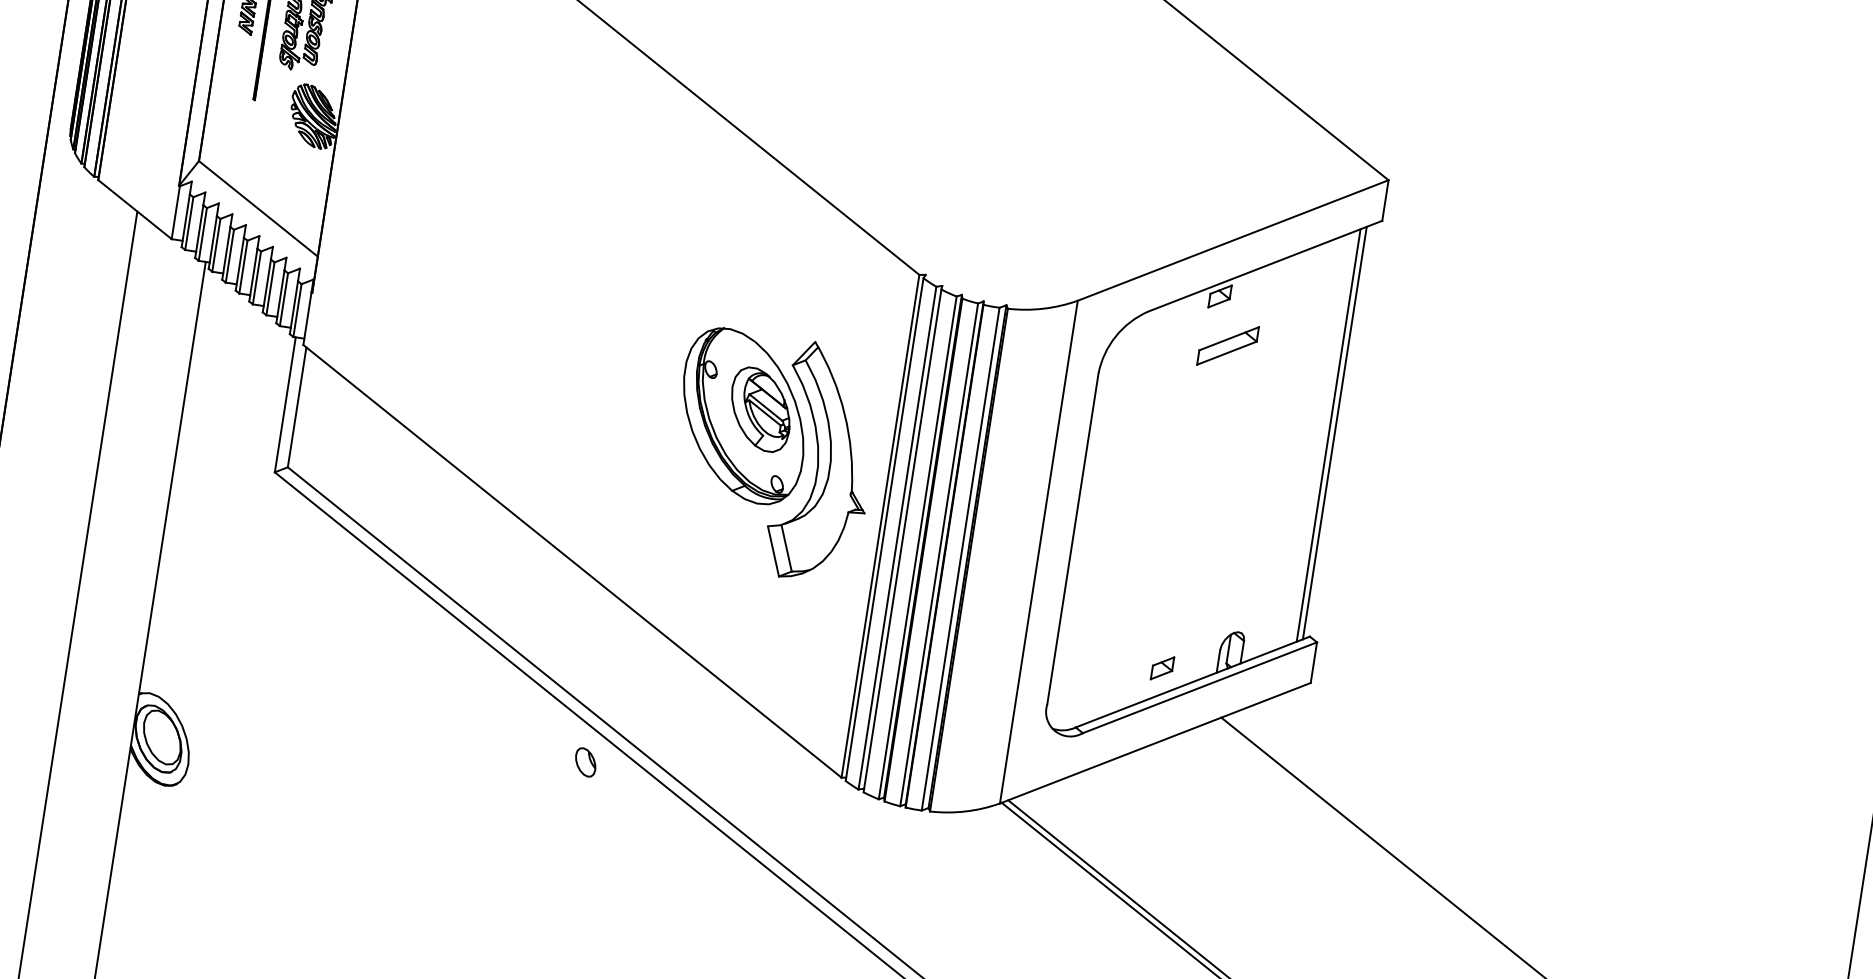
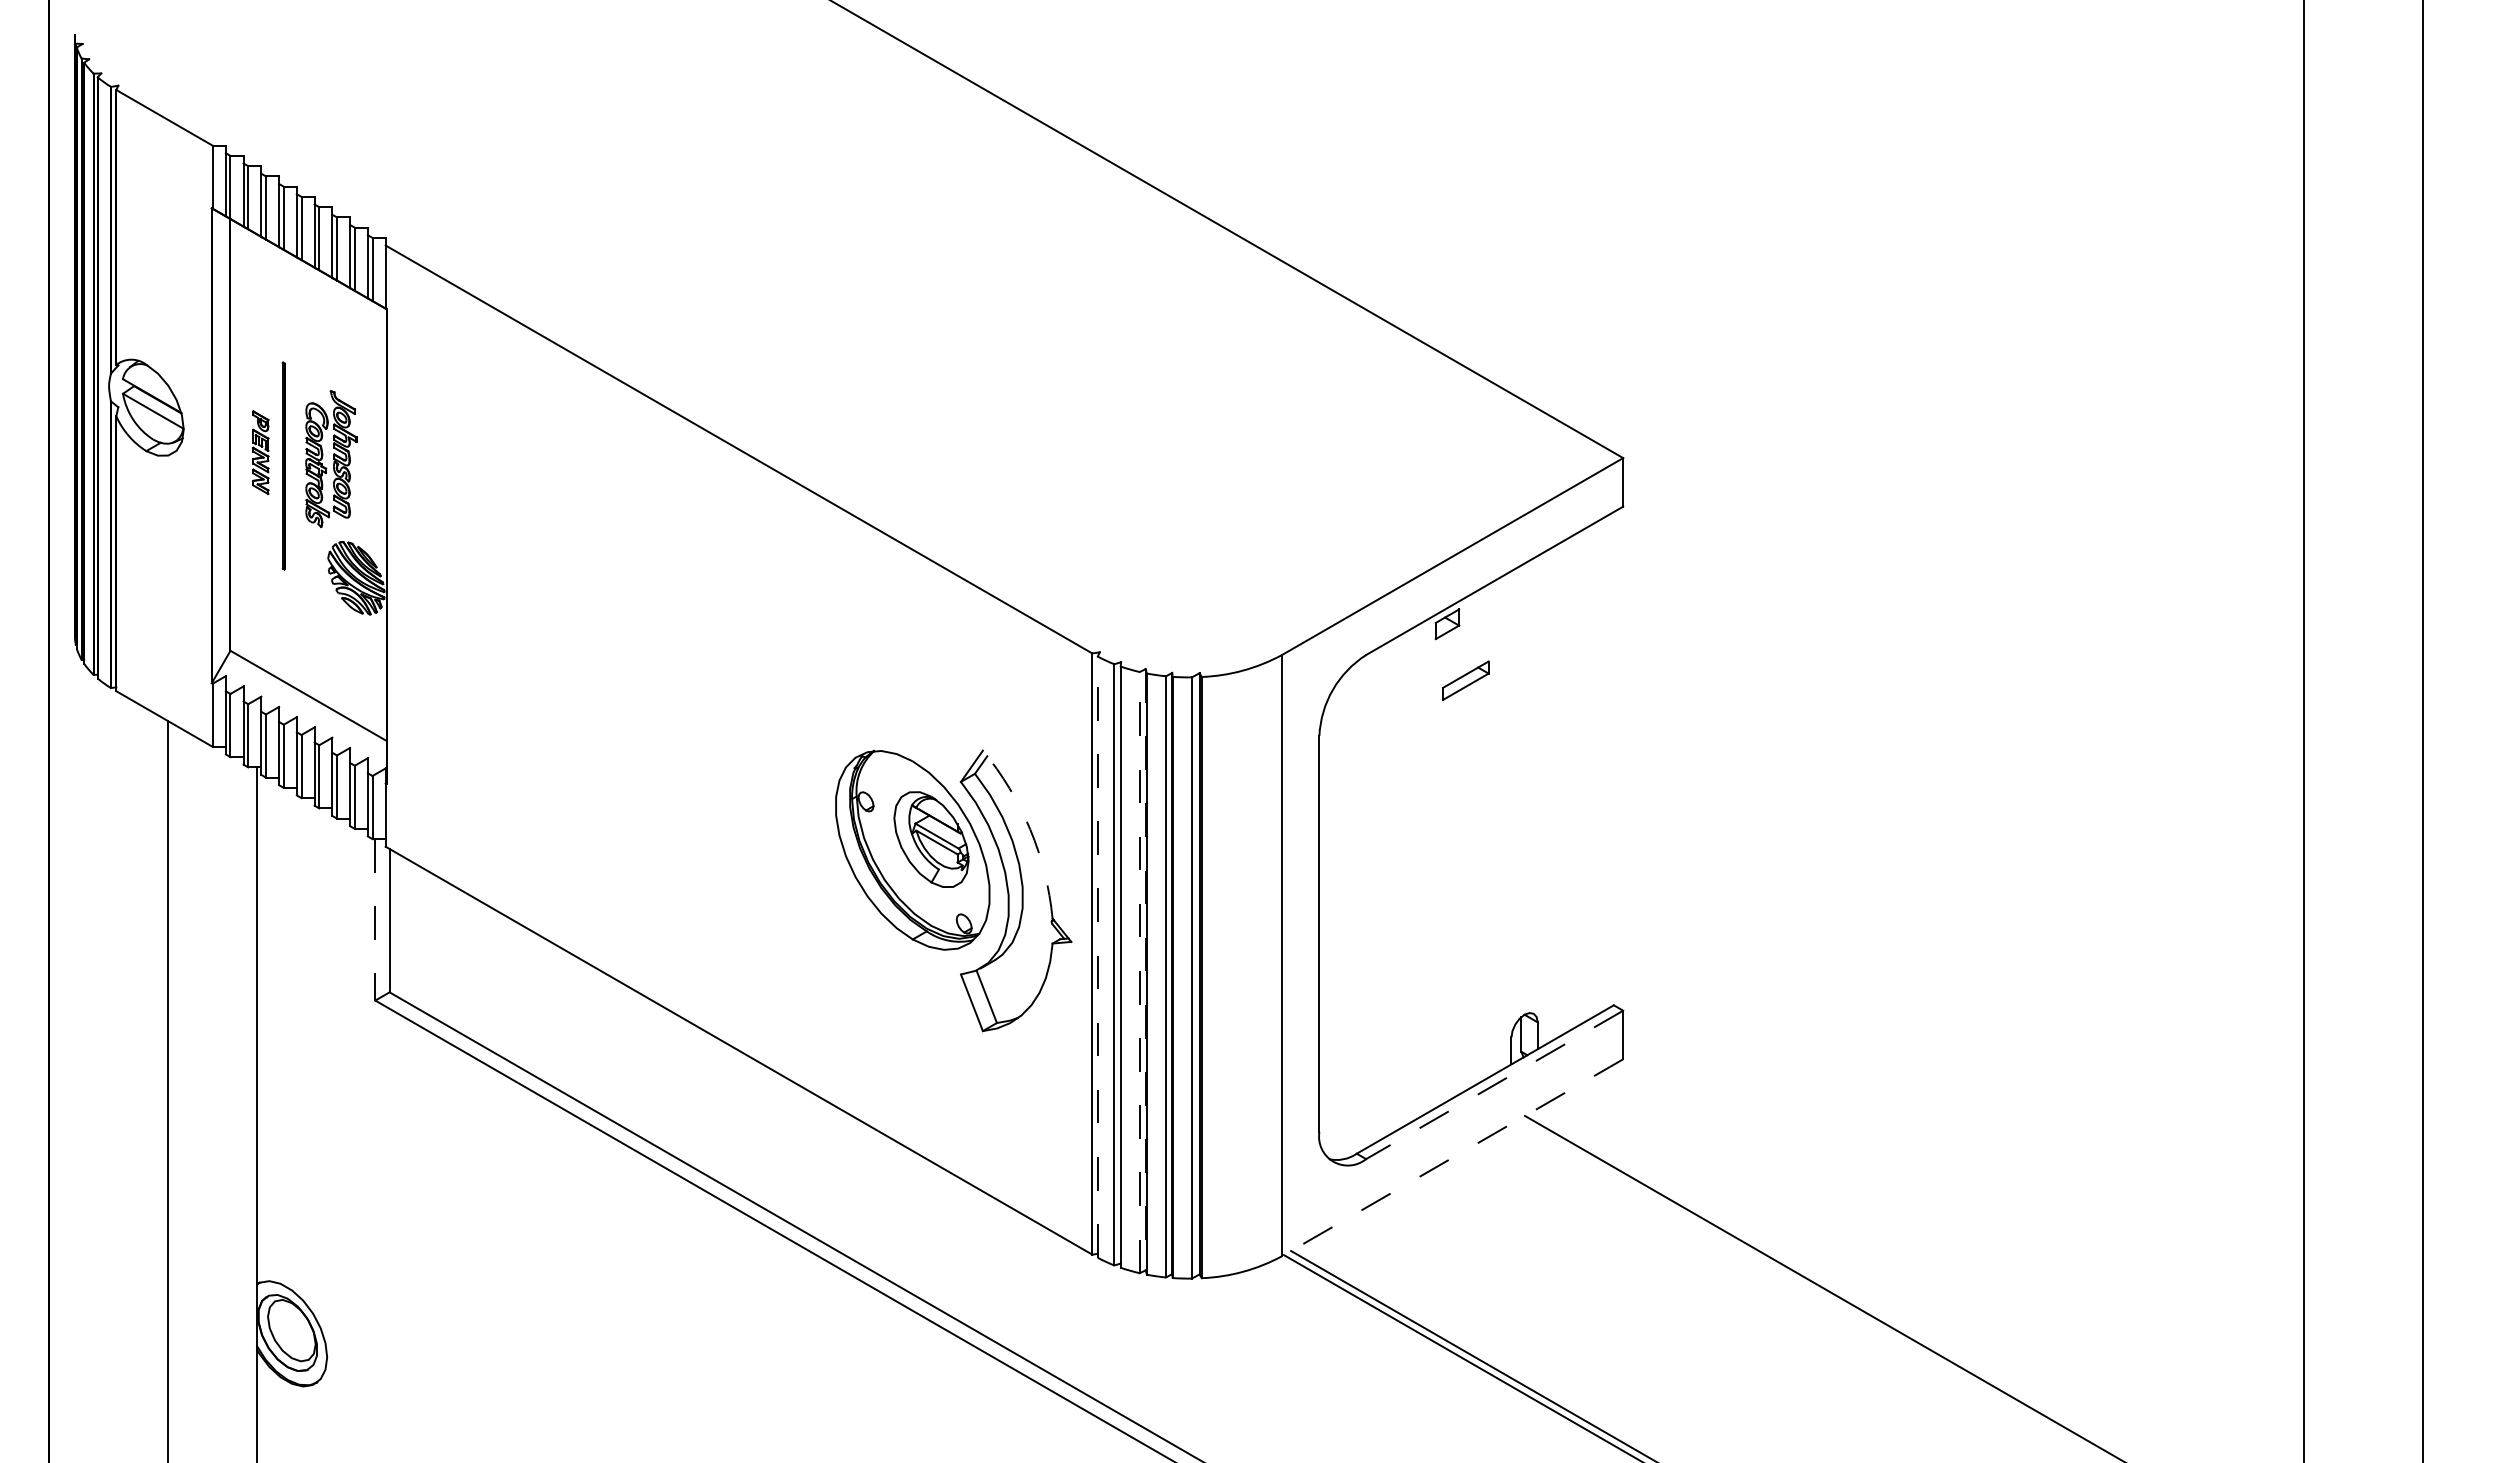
part: (1227, 345) -> (1465, 680), size x0.7
line: (285, 404) -> (375, 919), solid -> dashed
arc: (844, 414) -> (1030, 829), solid -> dashed
line: (1335, 432) -> (1606, 762), removed
line: (1328, 435) -> (1599, 766), removed
line: (884, 529) -> (1097, 957), solid -> dashed
line: (922, 546) -> (1145, 969), solid -> dashed
line: (917, 547) -> (1139, 972), solid -> dashed
part: (1162, 667) -> (1447, 1068), removed
line: (1199, 688) -> (1494, 1085), solid -> dashed
line: (1155, 743) -> (1452, 1157), solid -> dashed
part: (585, 762) -> (790, 1283), removed

